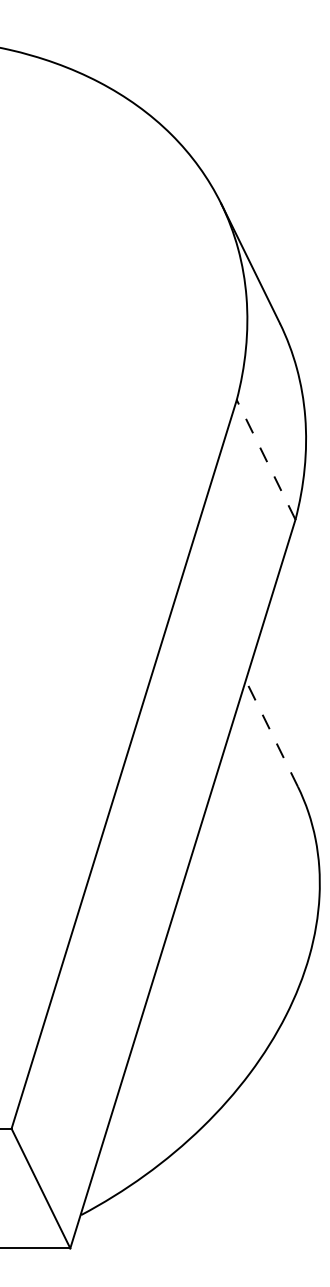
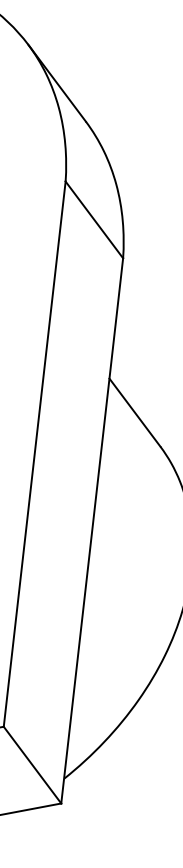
line: (266, 459) -> (94, 219), dashed -> solid
line: (271, 733) -> (134, 412), dashed -> solid

